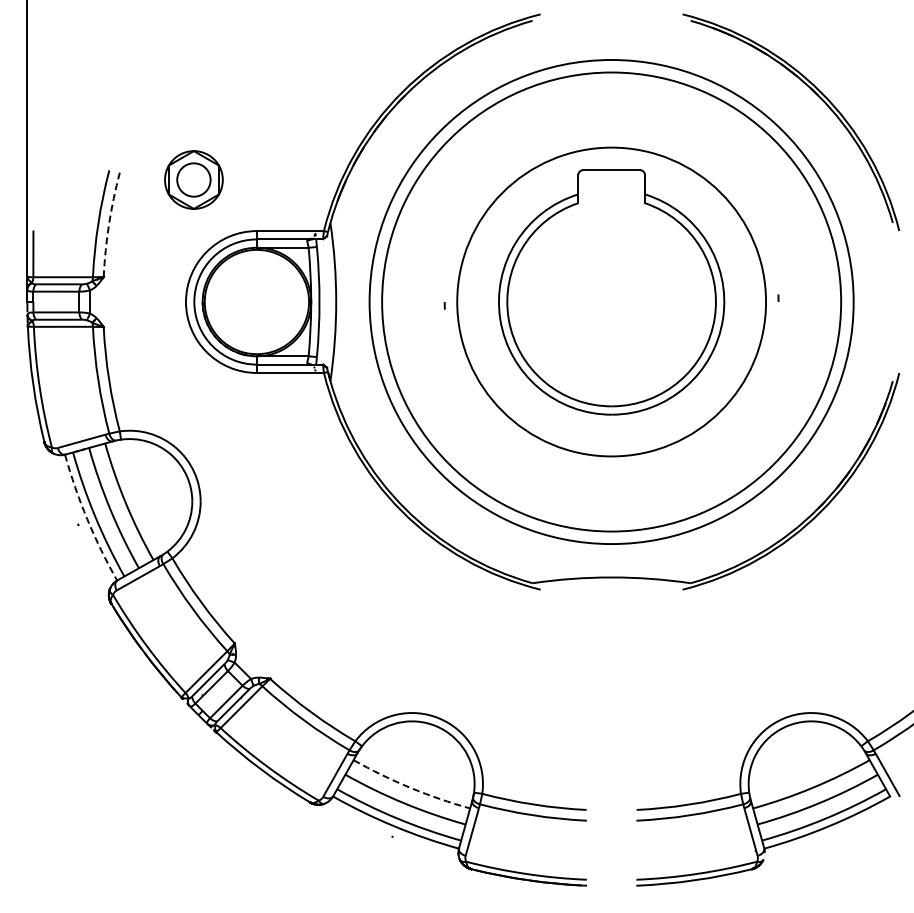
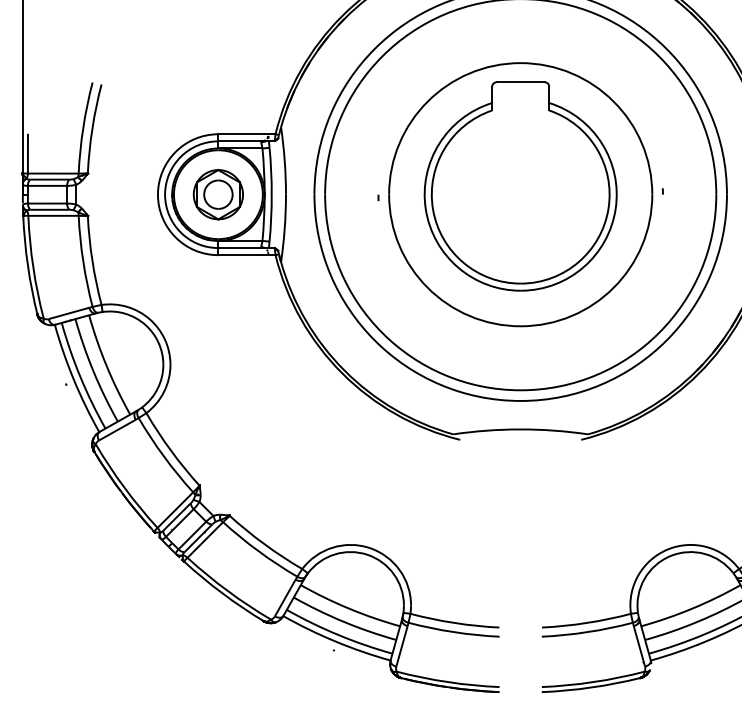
part: (193, 179) -> (218, 194), moved
arc: (109, 224) -> (92, 128), dashed -> solid
arc: (87, 519) -> (74, 380), dashed -> solid
arc: (410, 787) -> (349, 608), dashed -> solid

